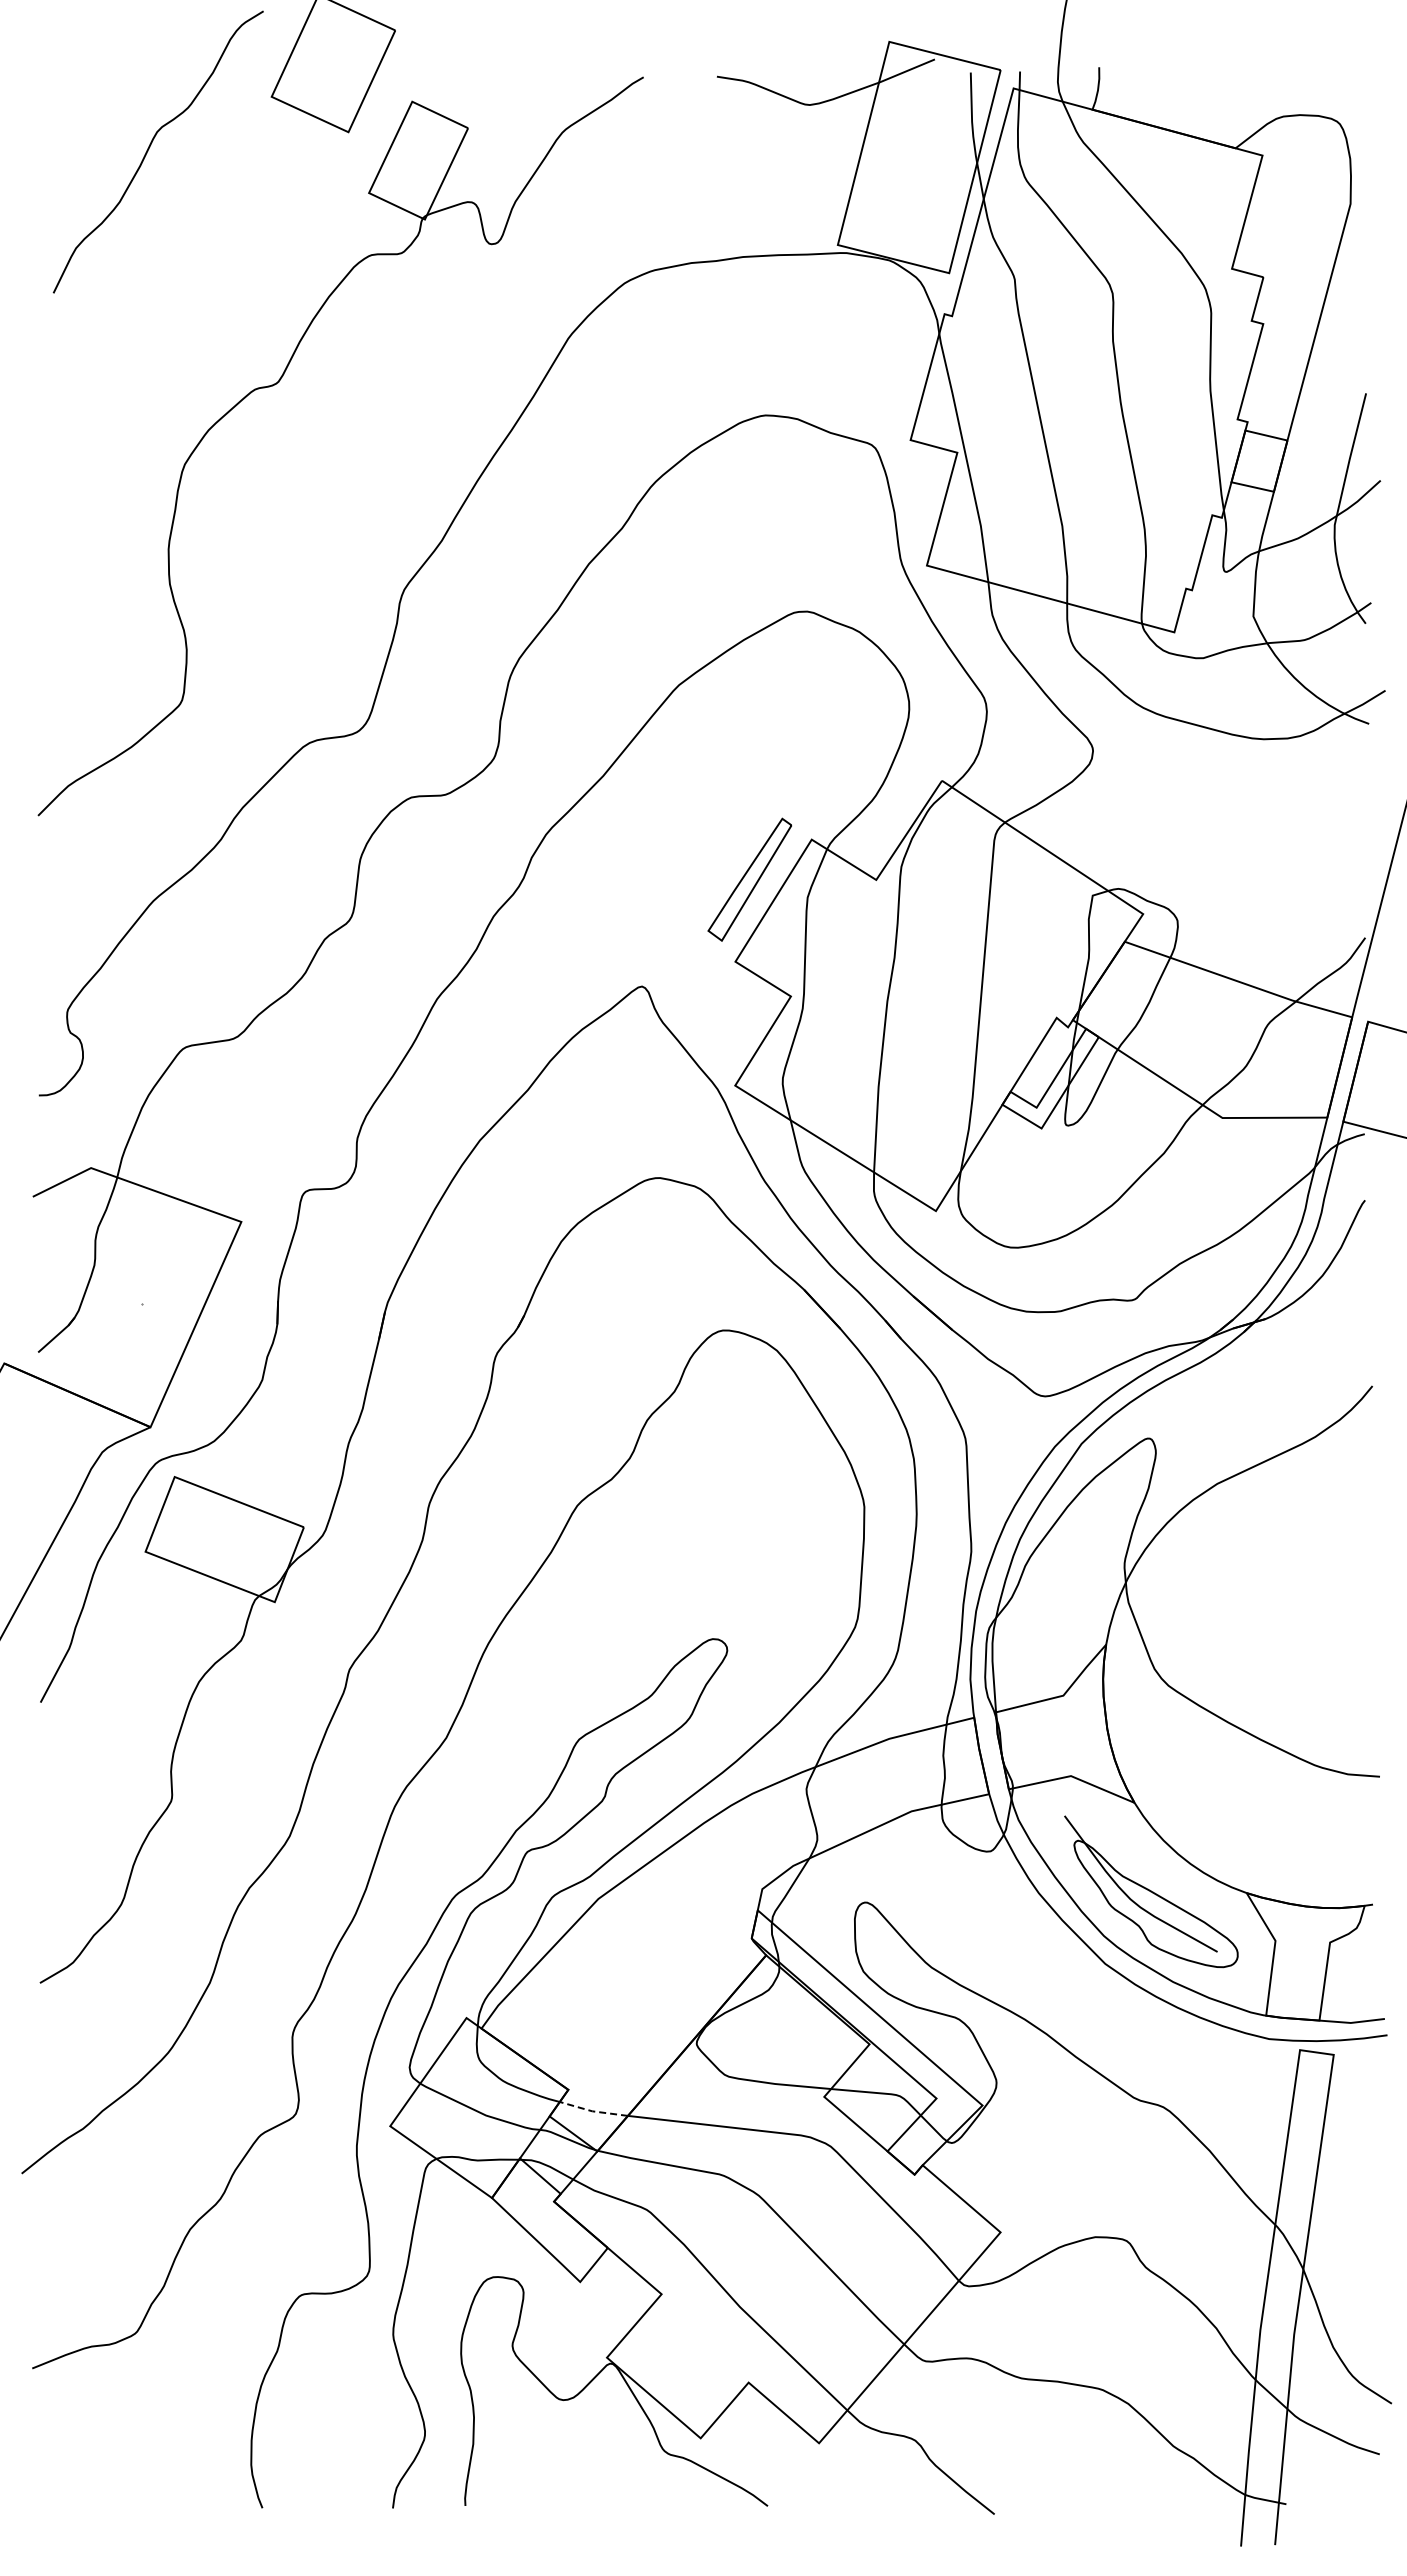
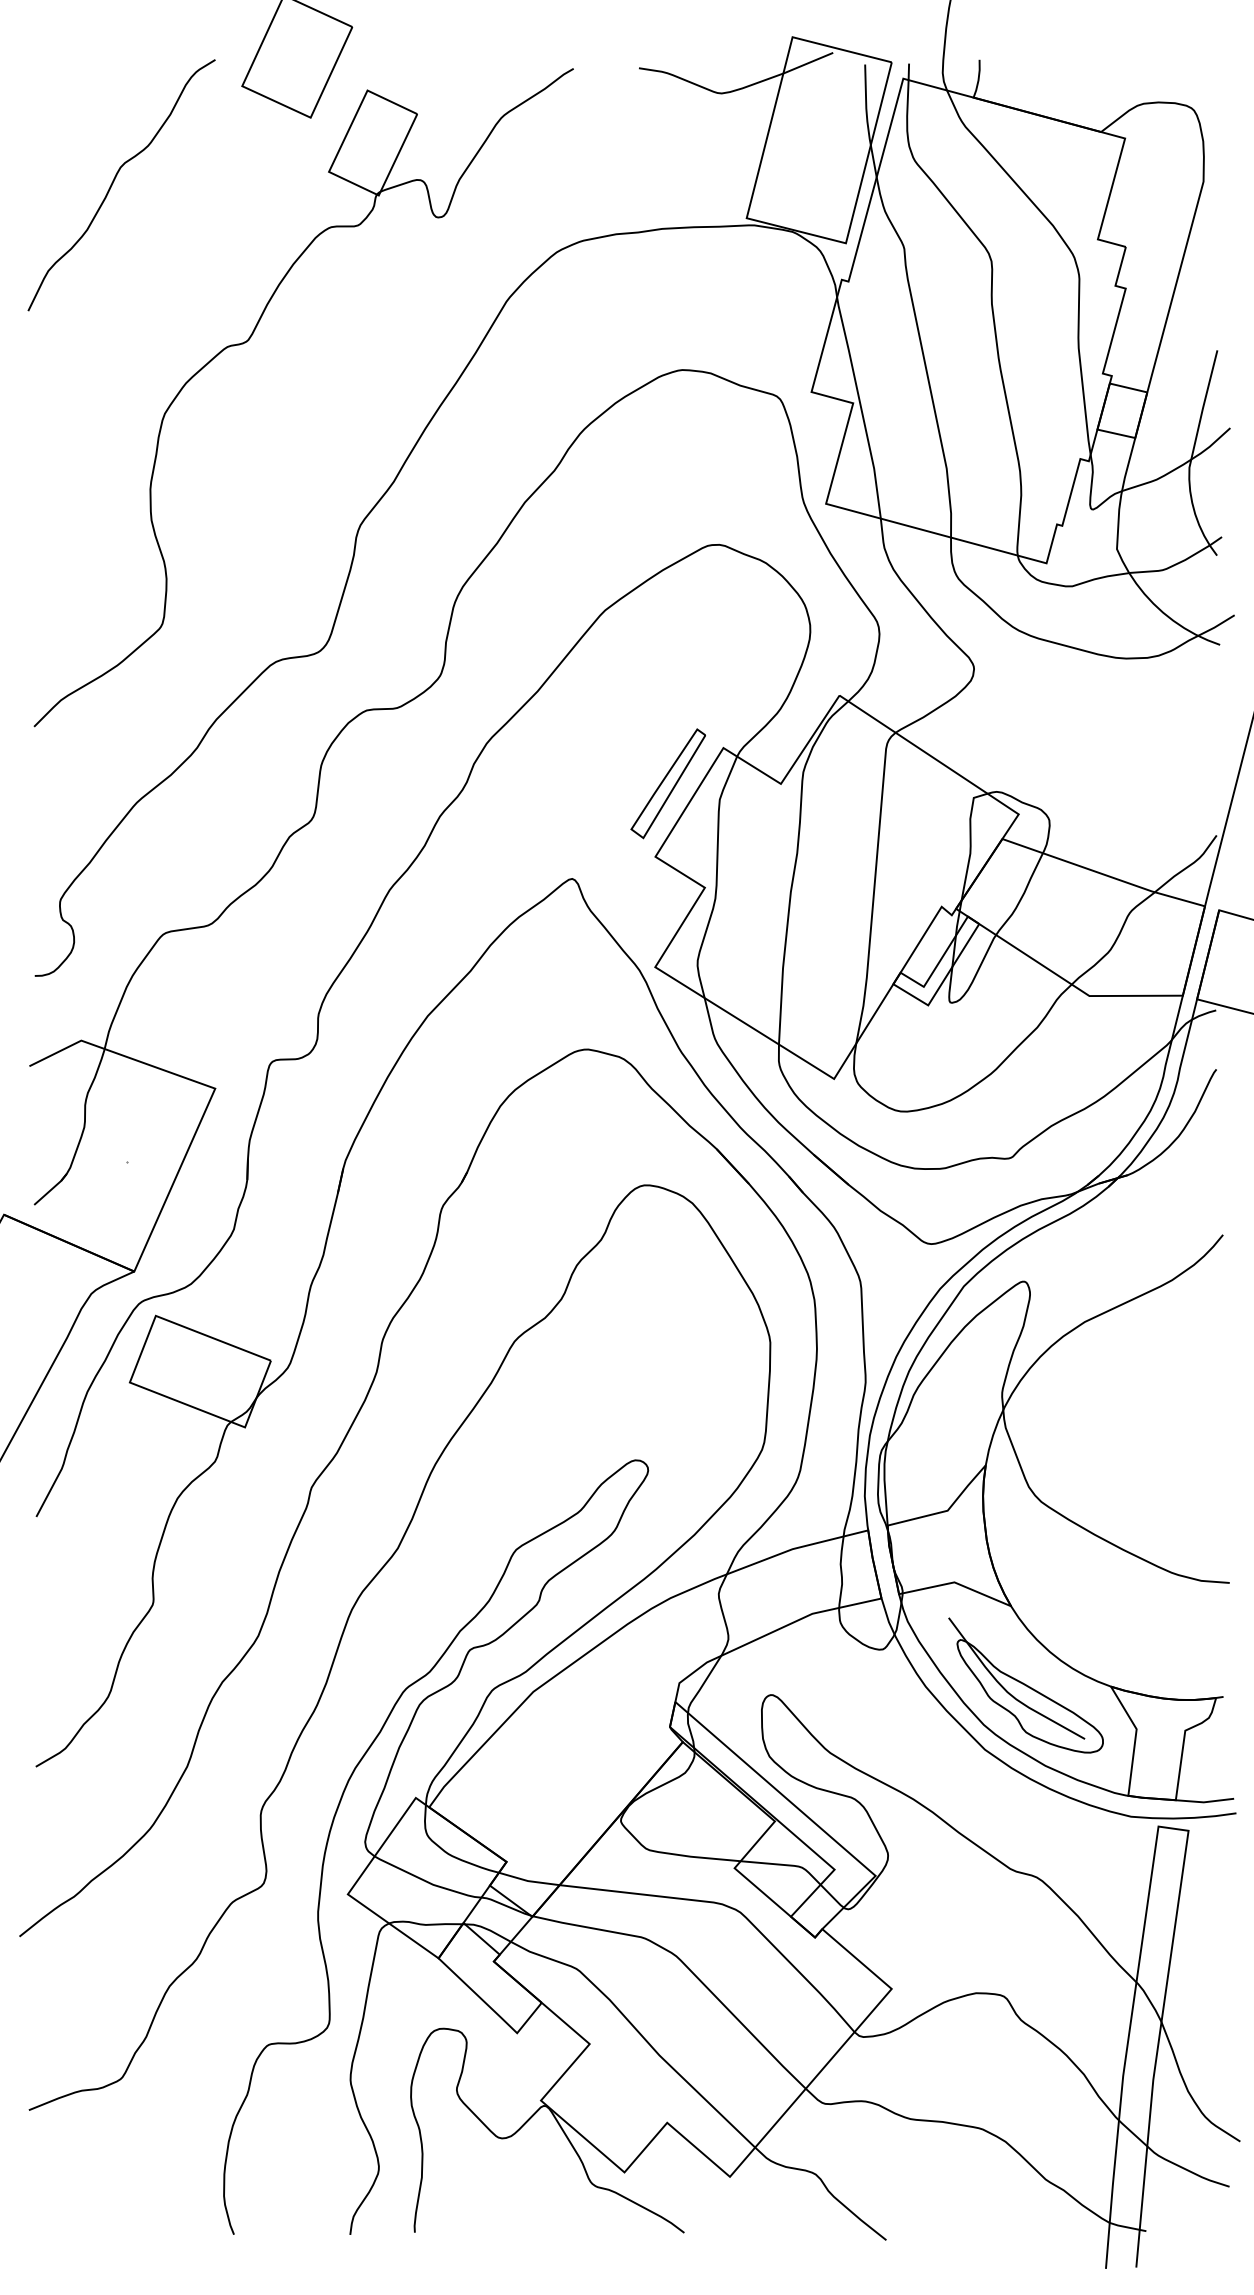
curve: (150, 147) -> (114, 181), moved
line: (592, 2111) -> (528, 1881), dashed -> solid

